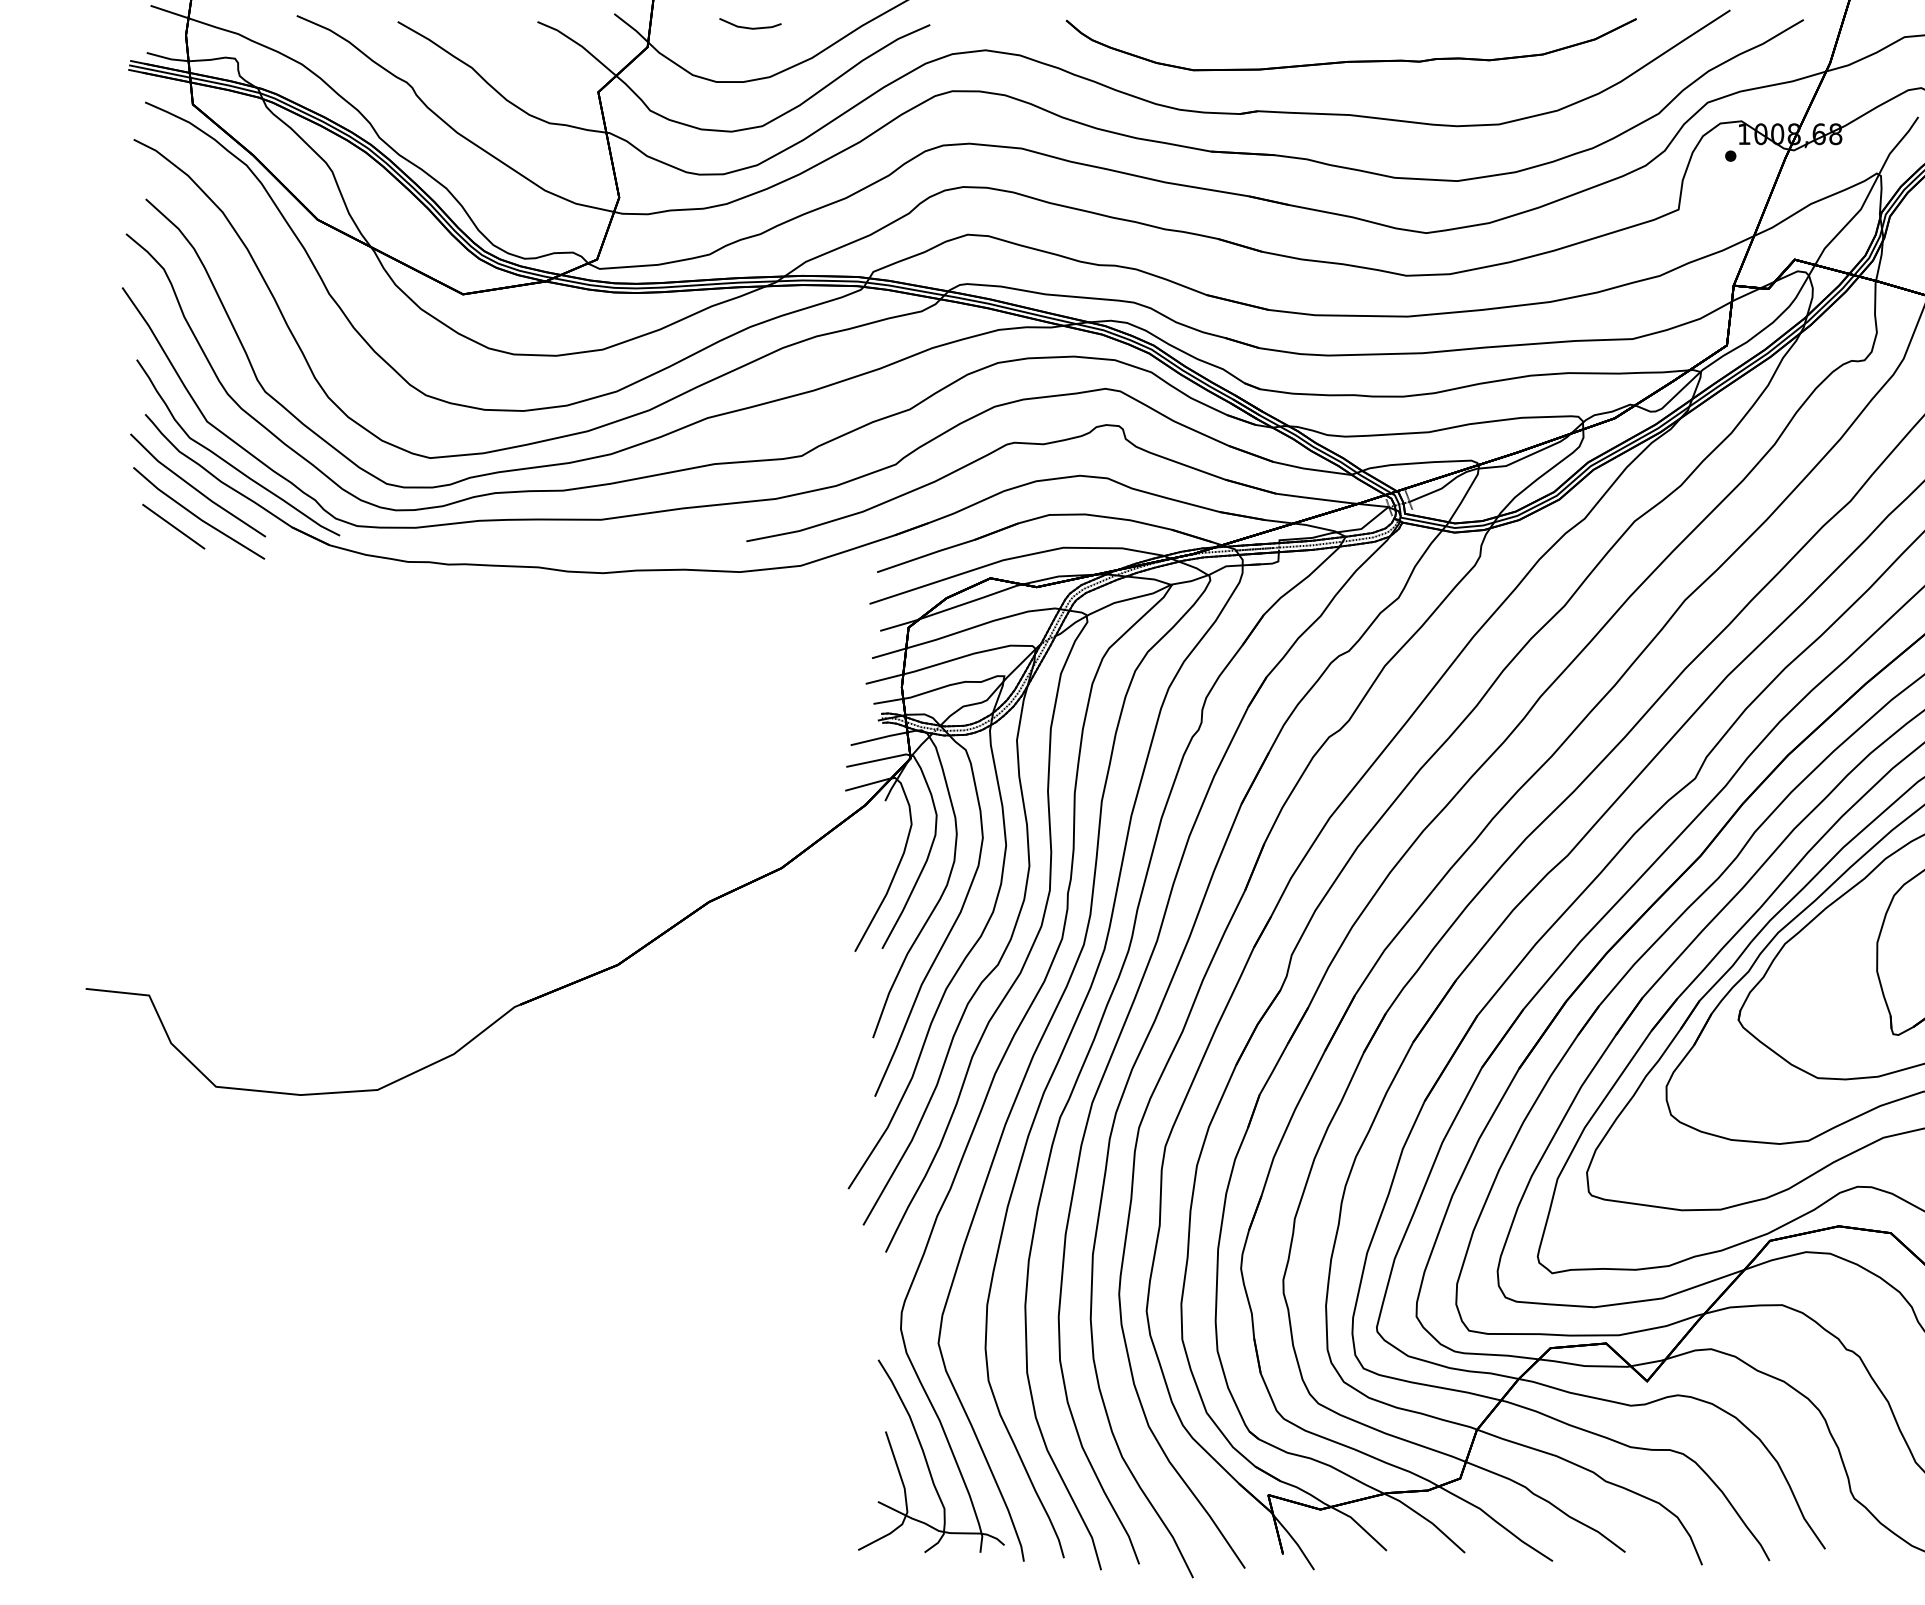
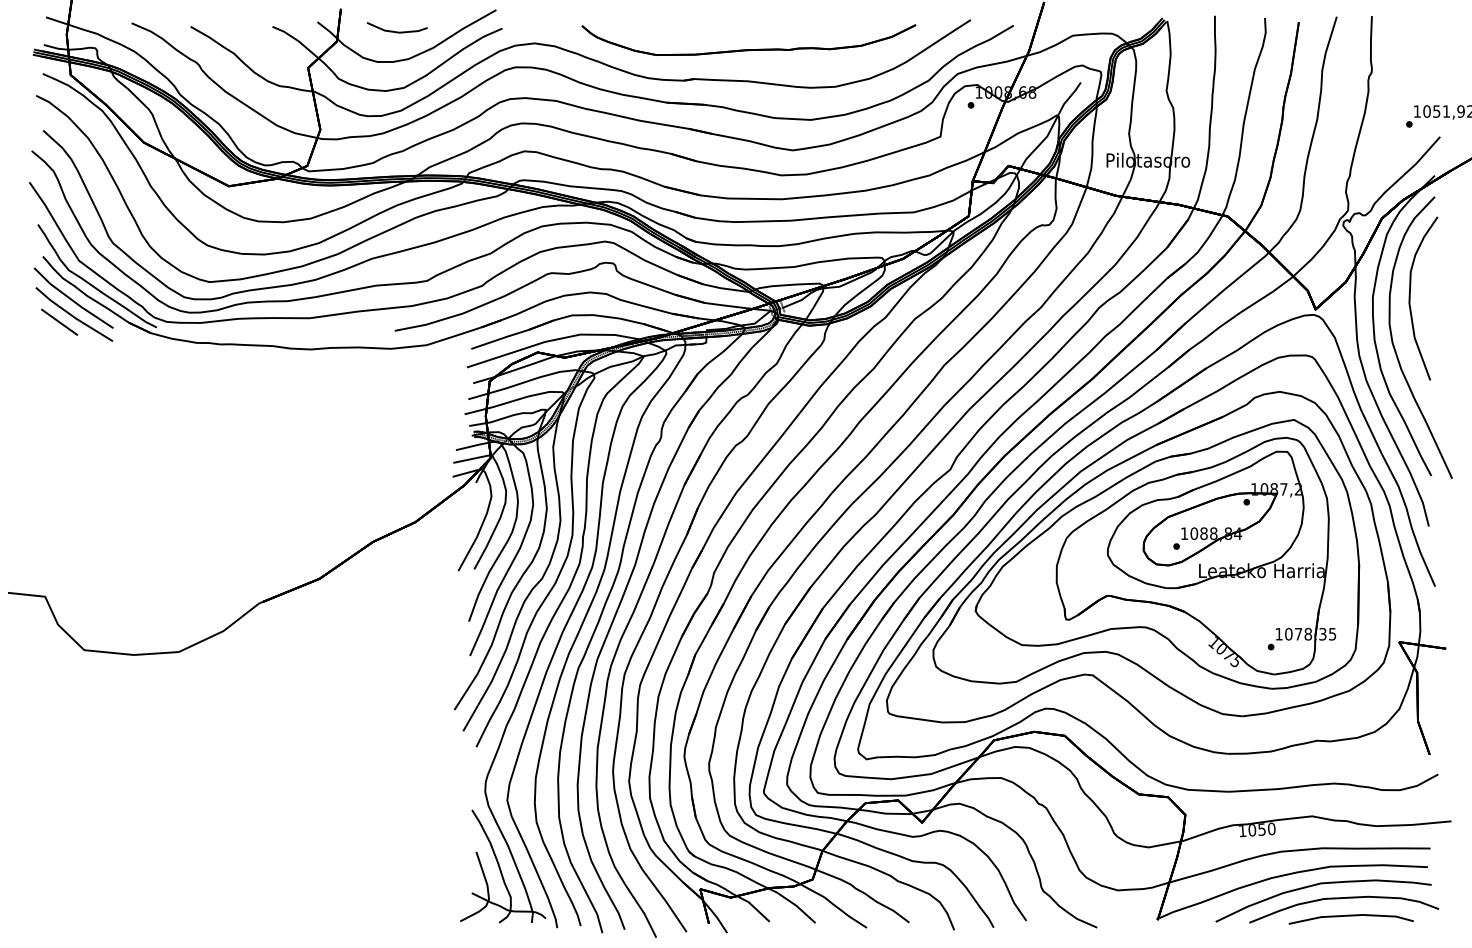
part: (749, 23) -> (396, 27), size x1.67

